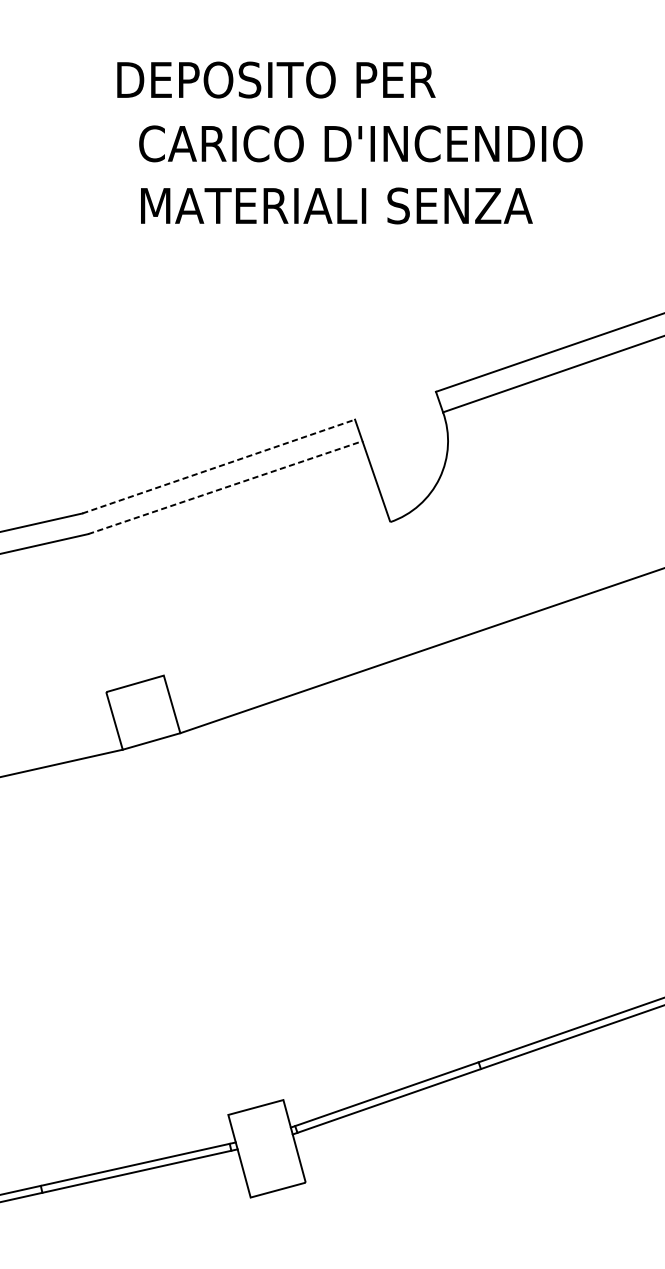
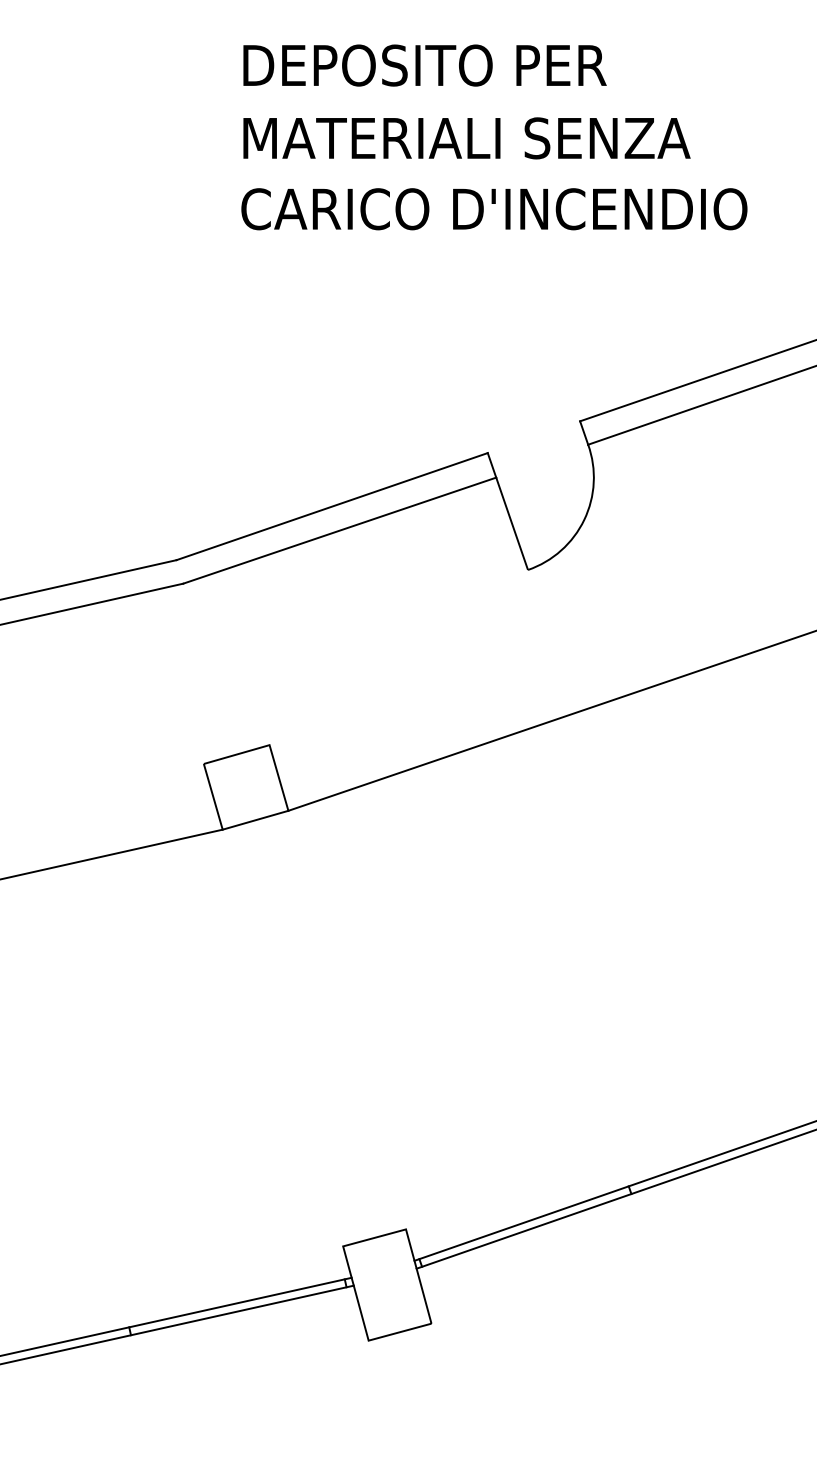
text: (275, 80) -> (424, 65), moved
text: (360, 143) -> (494, 138), CARICO D'INCENDIO -> MATERIALI SENZA
text: (360, 206) -> (494, 209), MATERIALI SENZA -> CARICO D'INCENDIO
line: (218, 466) -> (332, 506), dashed -> solid
line: (226, 487) -> (340, 530), dashed -> solid

